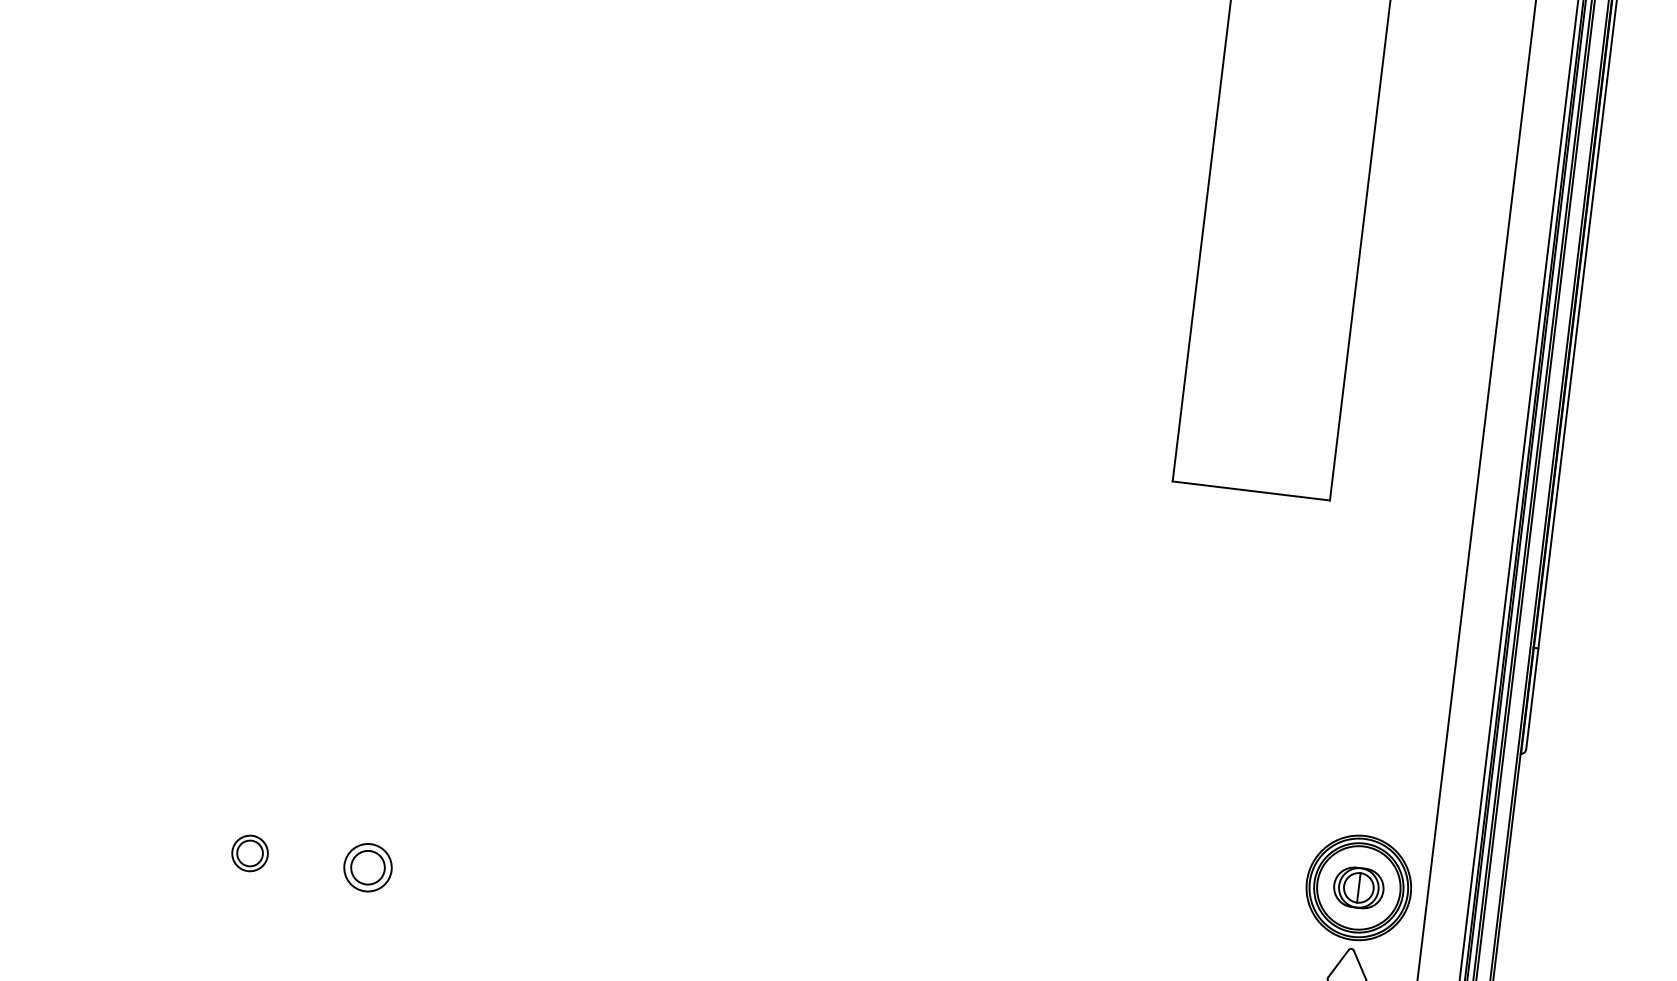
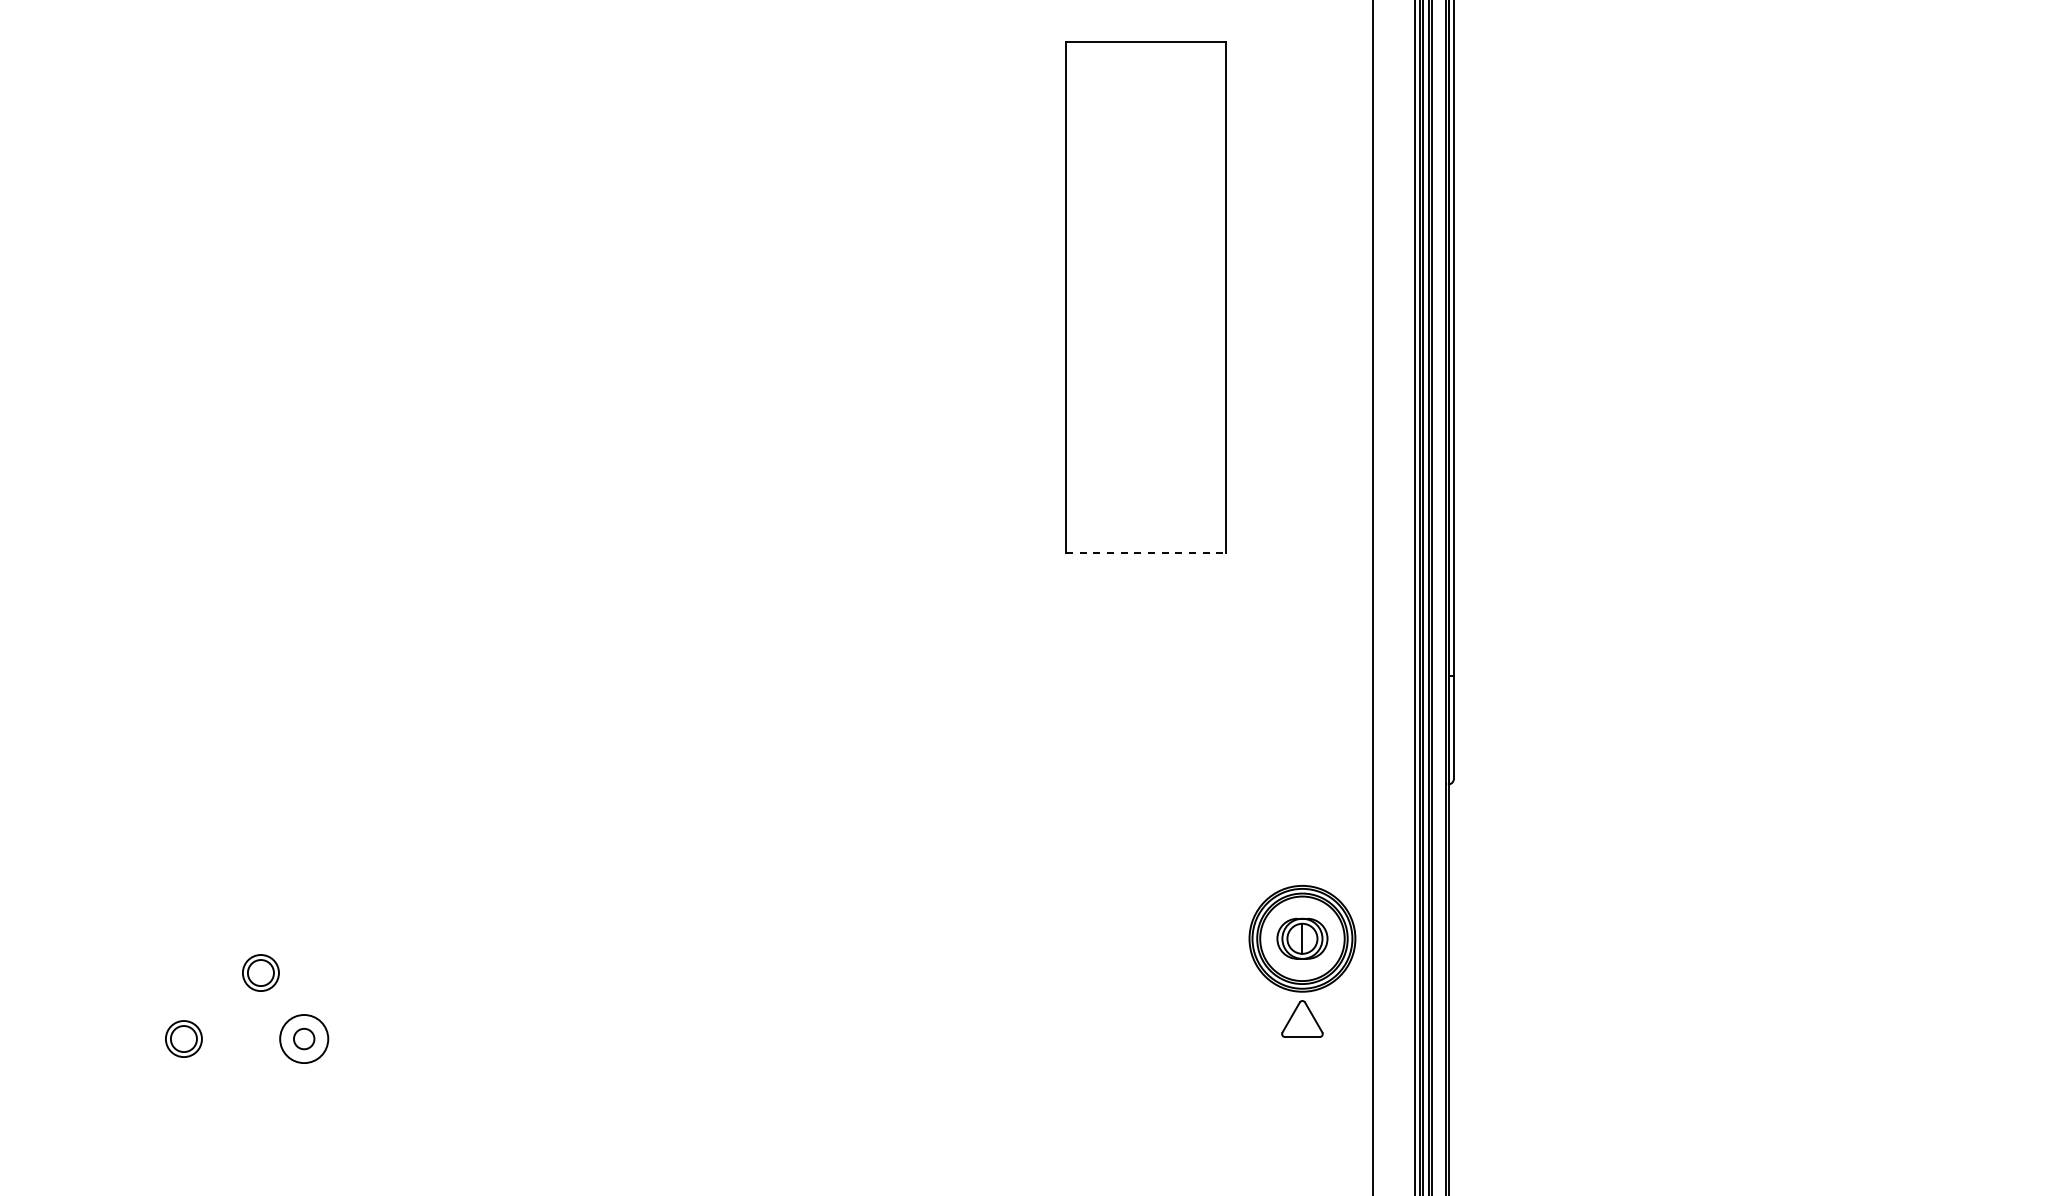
line: (1251, 490) -> (1146, 552), solid -> dashed
part: (333, 797) -> (260, 972), added
circle: (368, 868) -> (304, 1039), size x0.6

